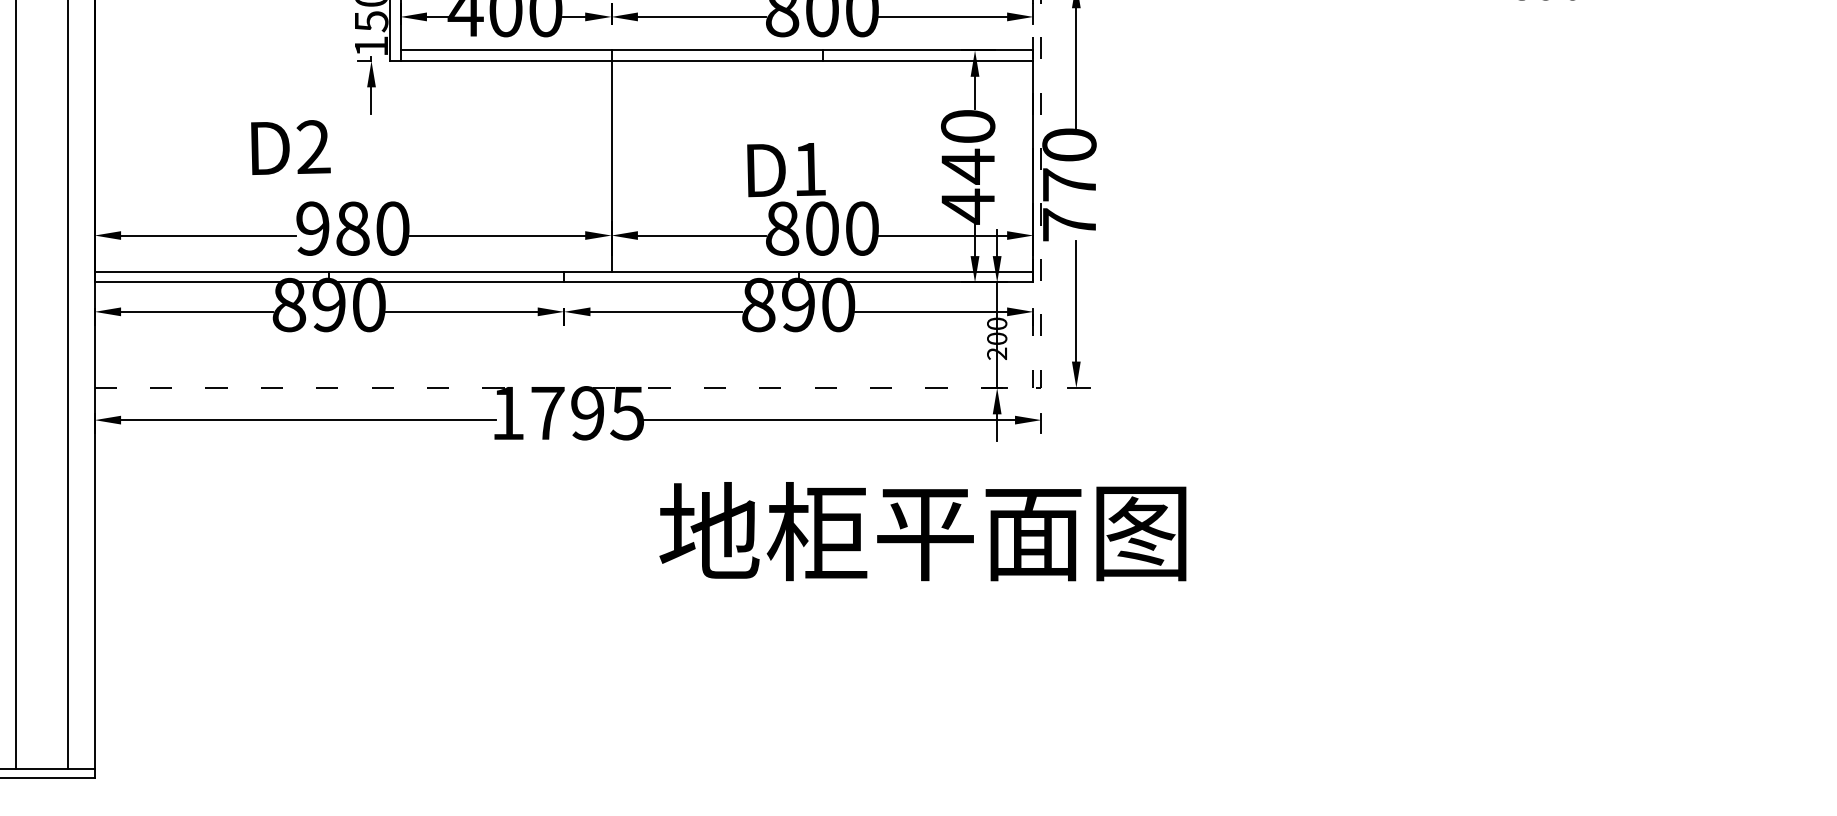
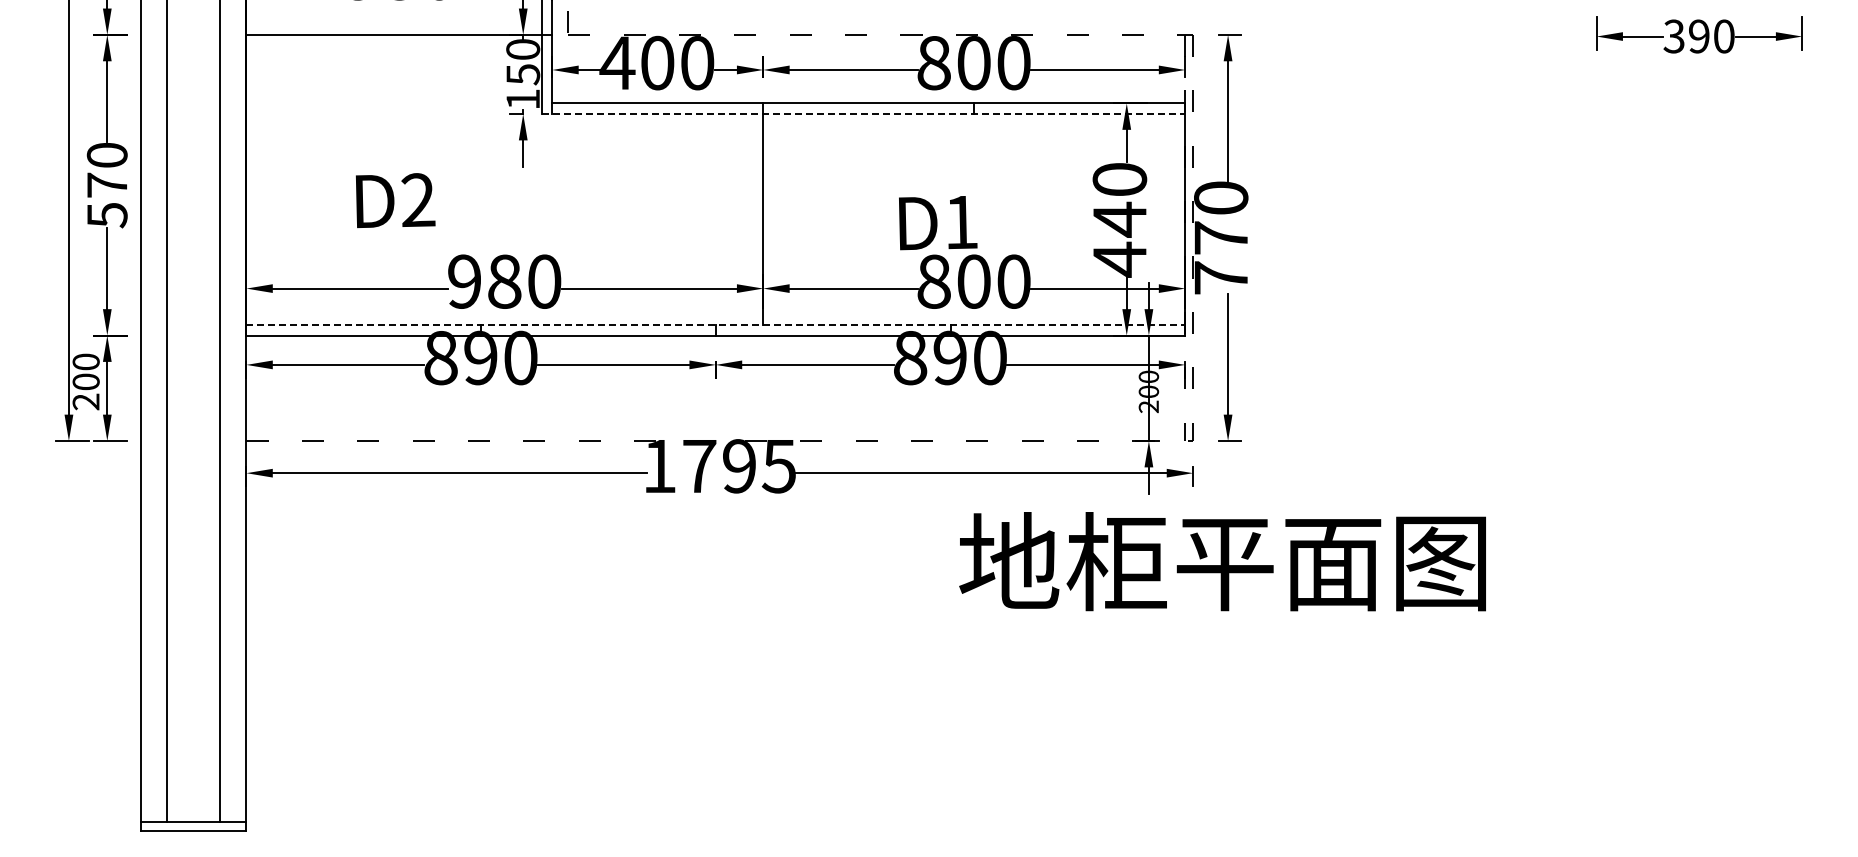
line: (711, 61) -> (863, 114), solid -> dashed
text: (290, 147) -> (395, 200), moved
line: (564, 271) -> (716, 324), solid -> dashed
text: (922, 531) -> (1222, 561), moved

